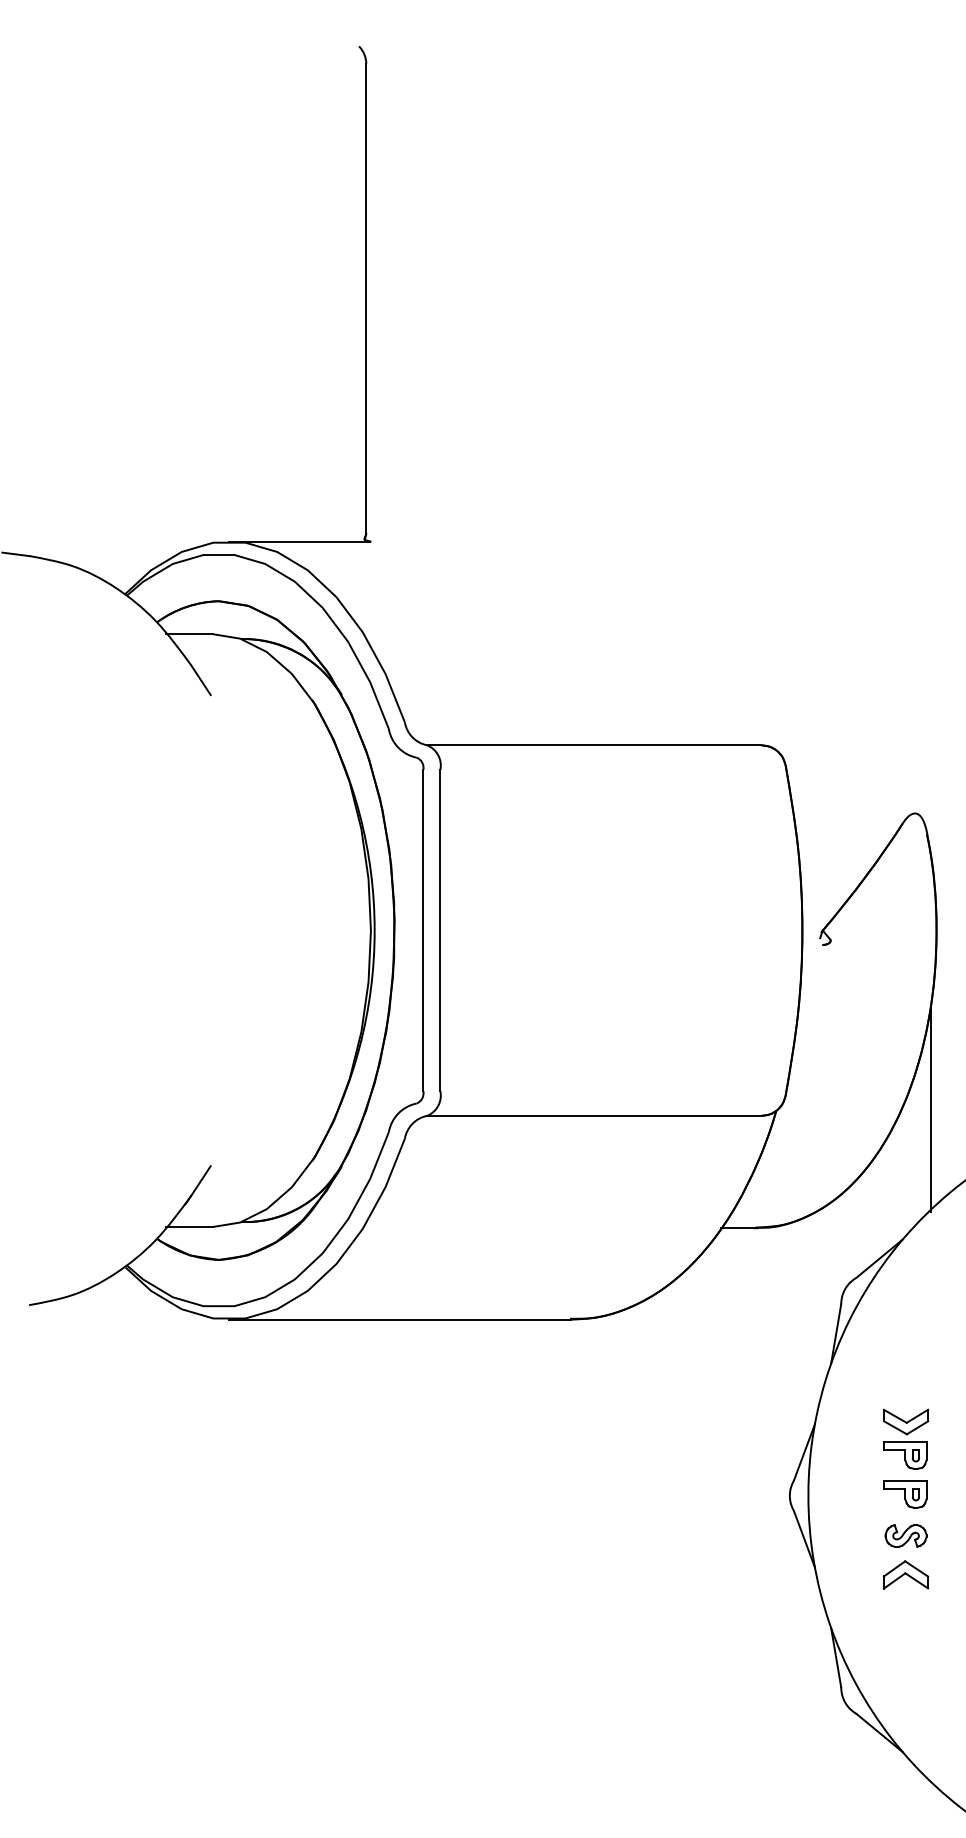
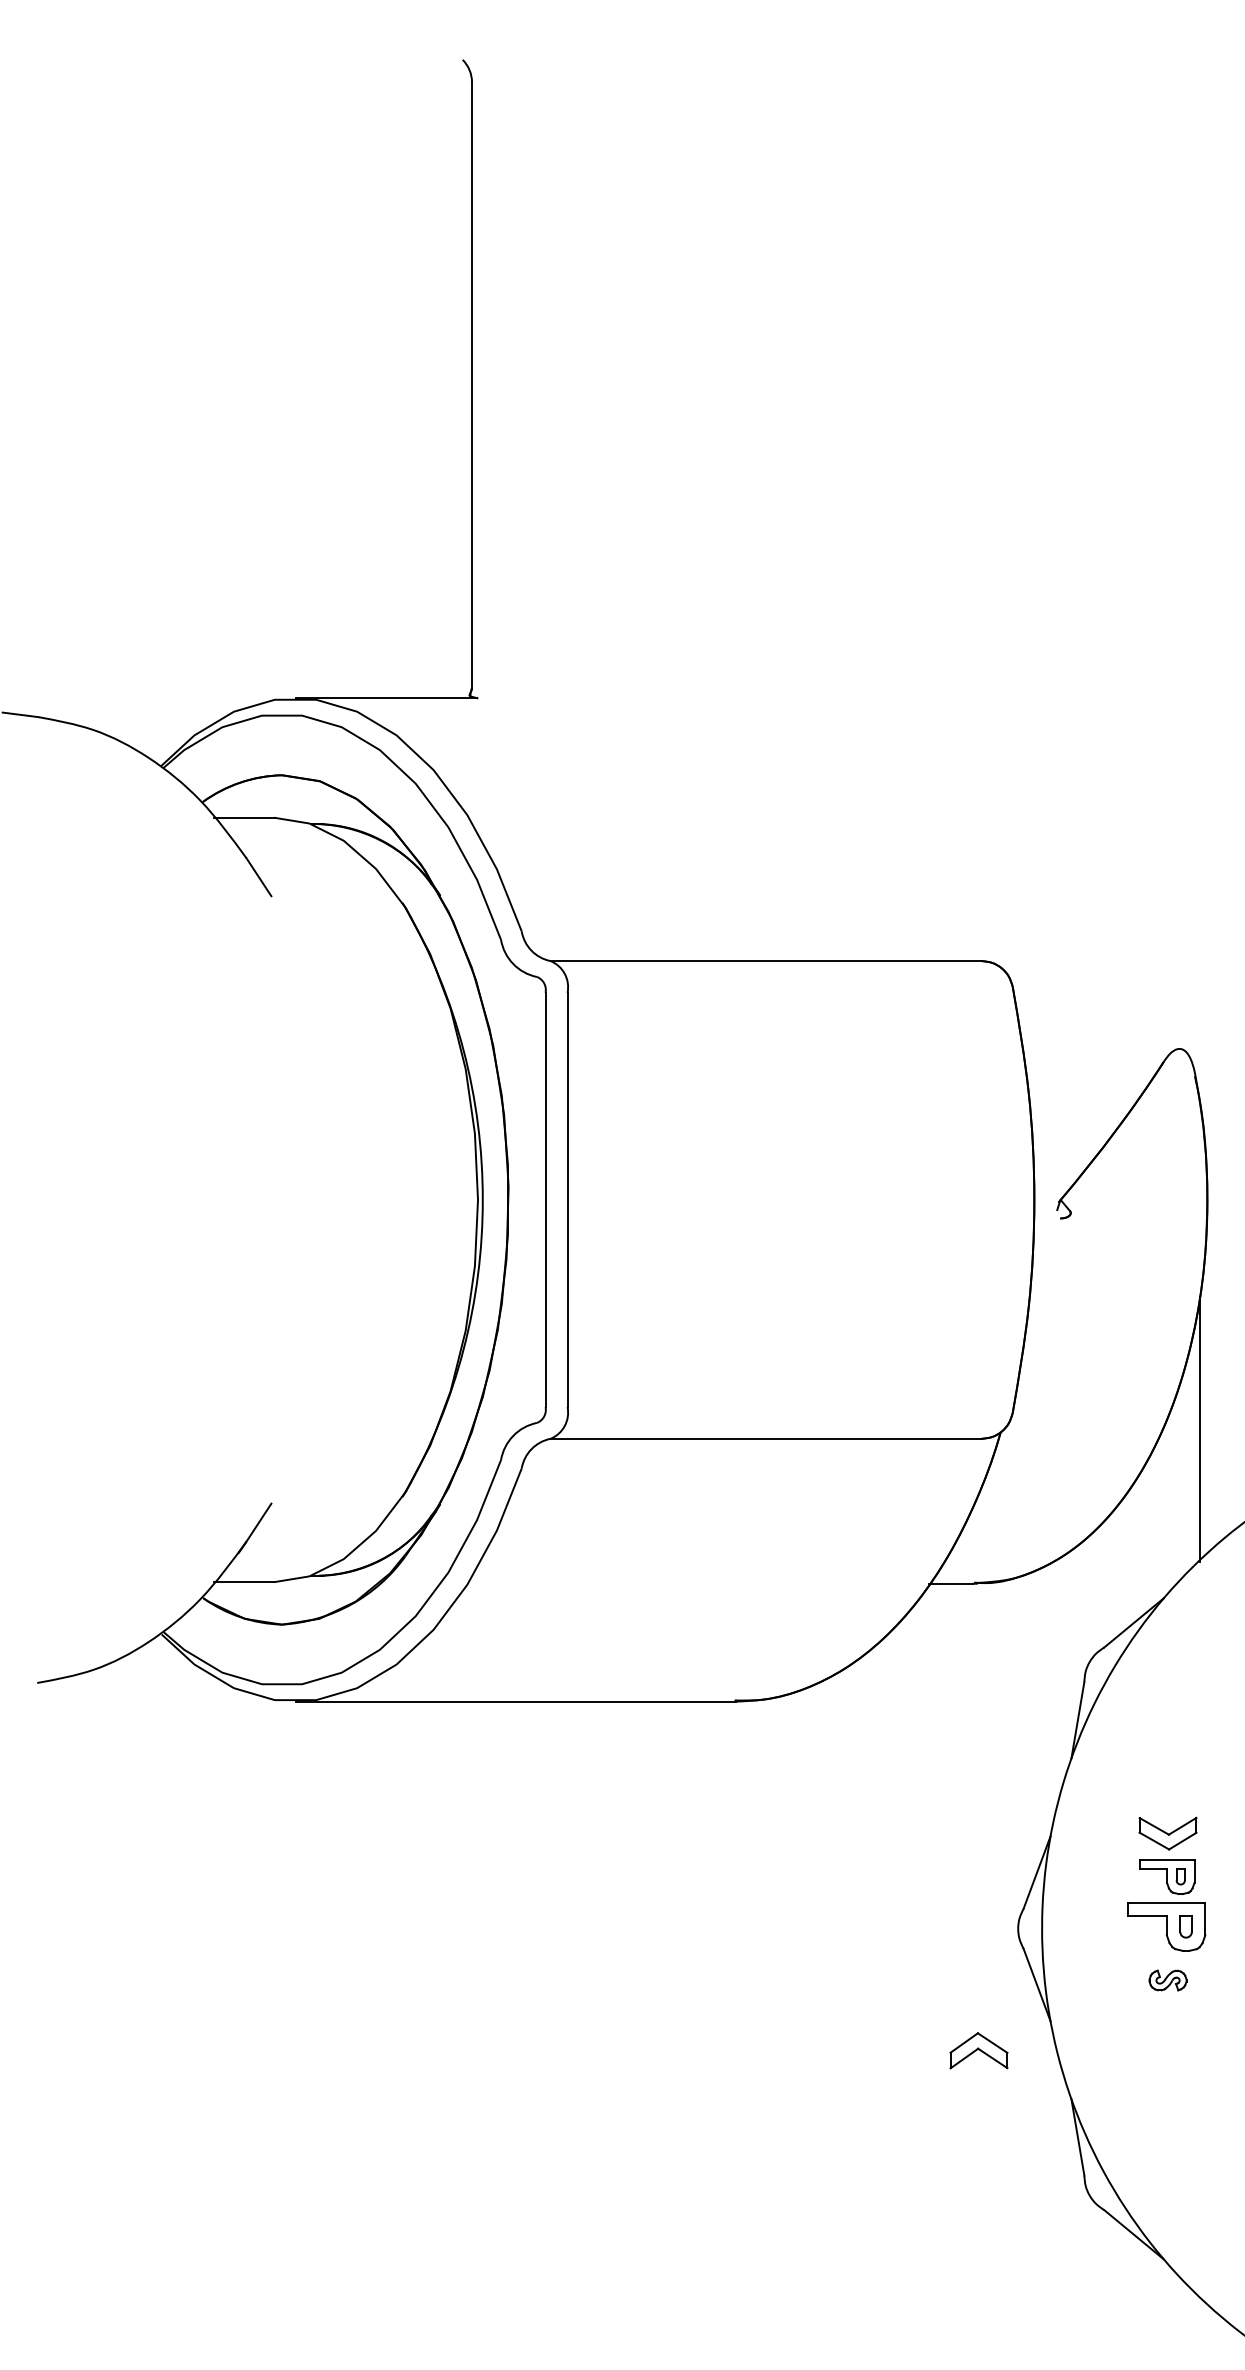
part: (905, 1494) -> (1167, 1927), size x1.4
part: (905, 1535) -> (1167, 1980), size x0.7
part: (905, 1574) -> (978, 2050), moved

